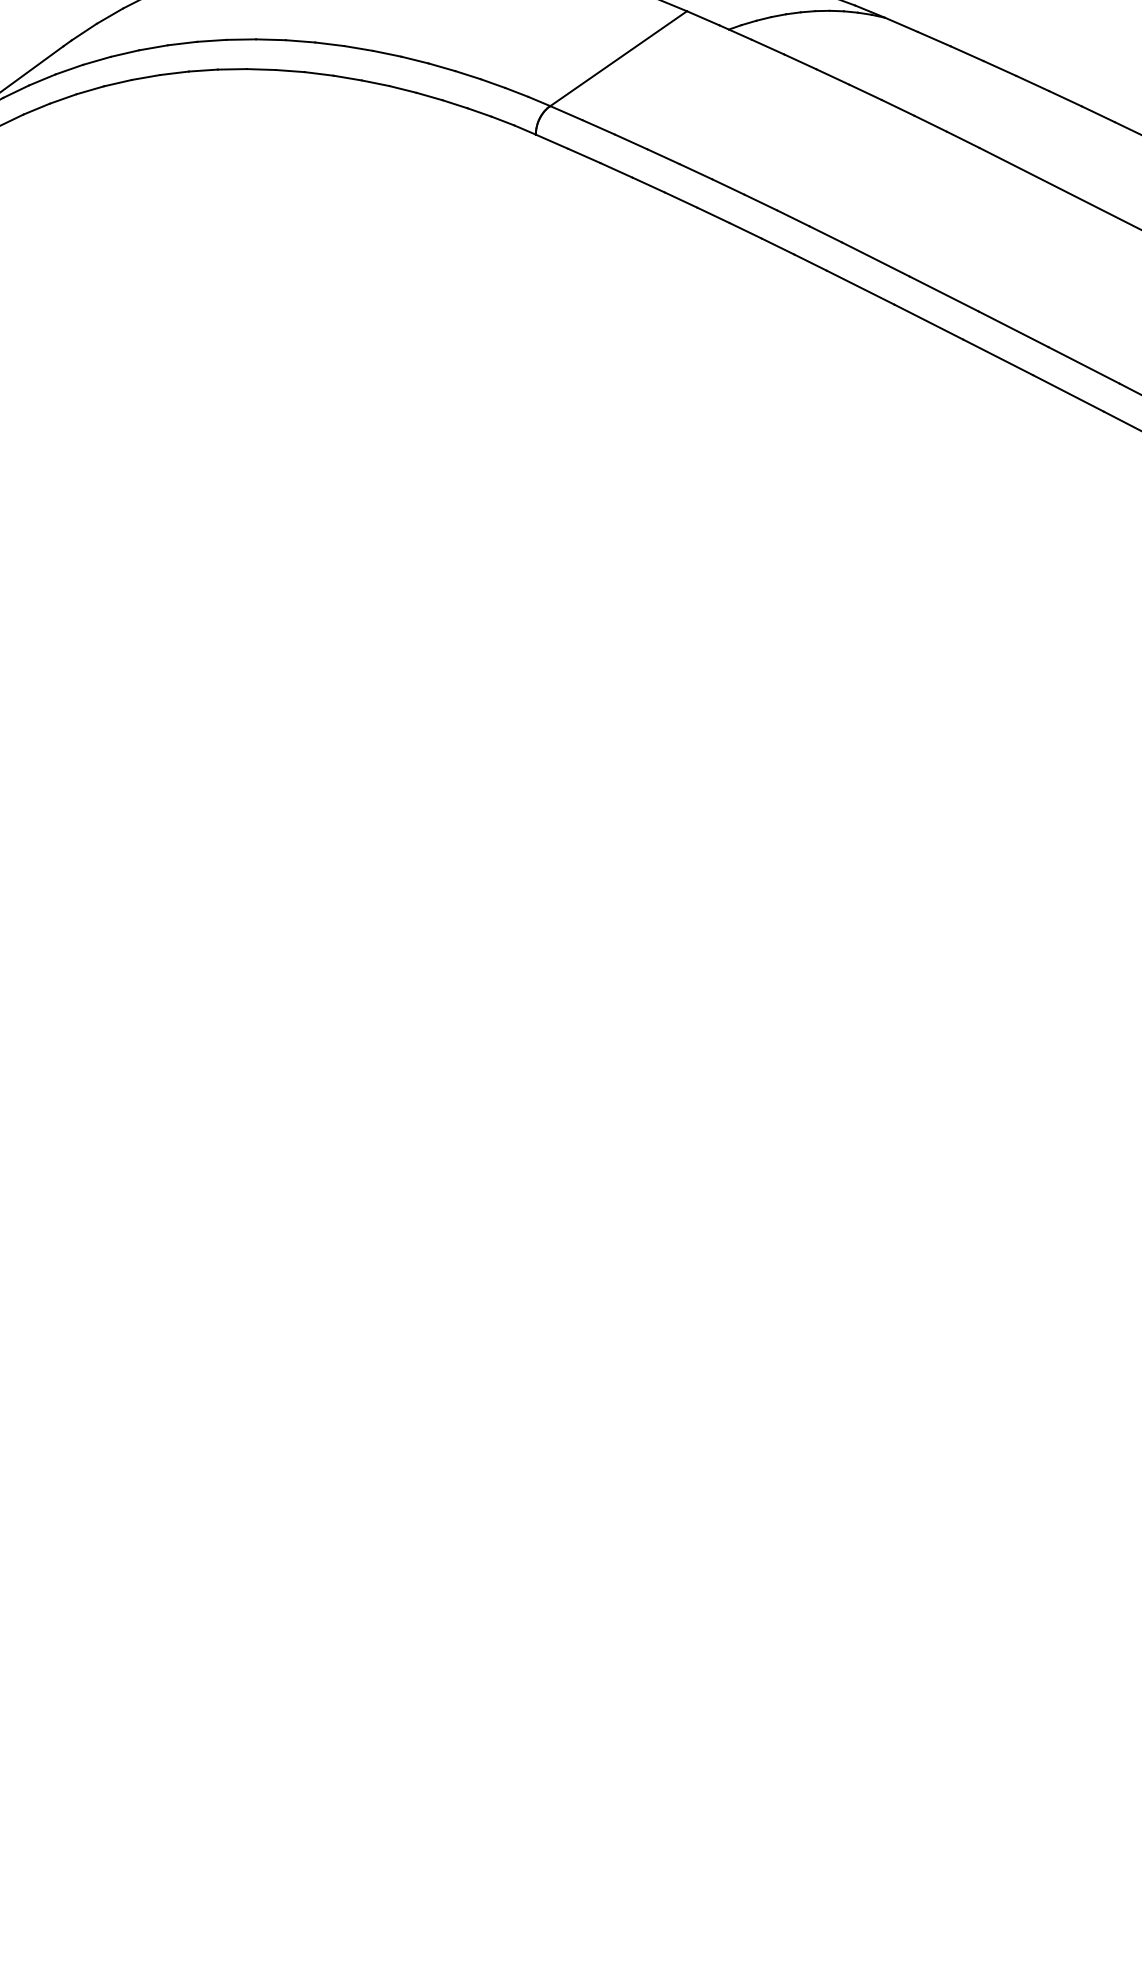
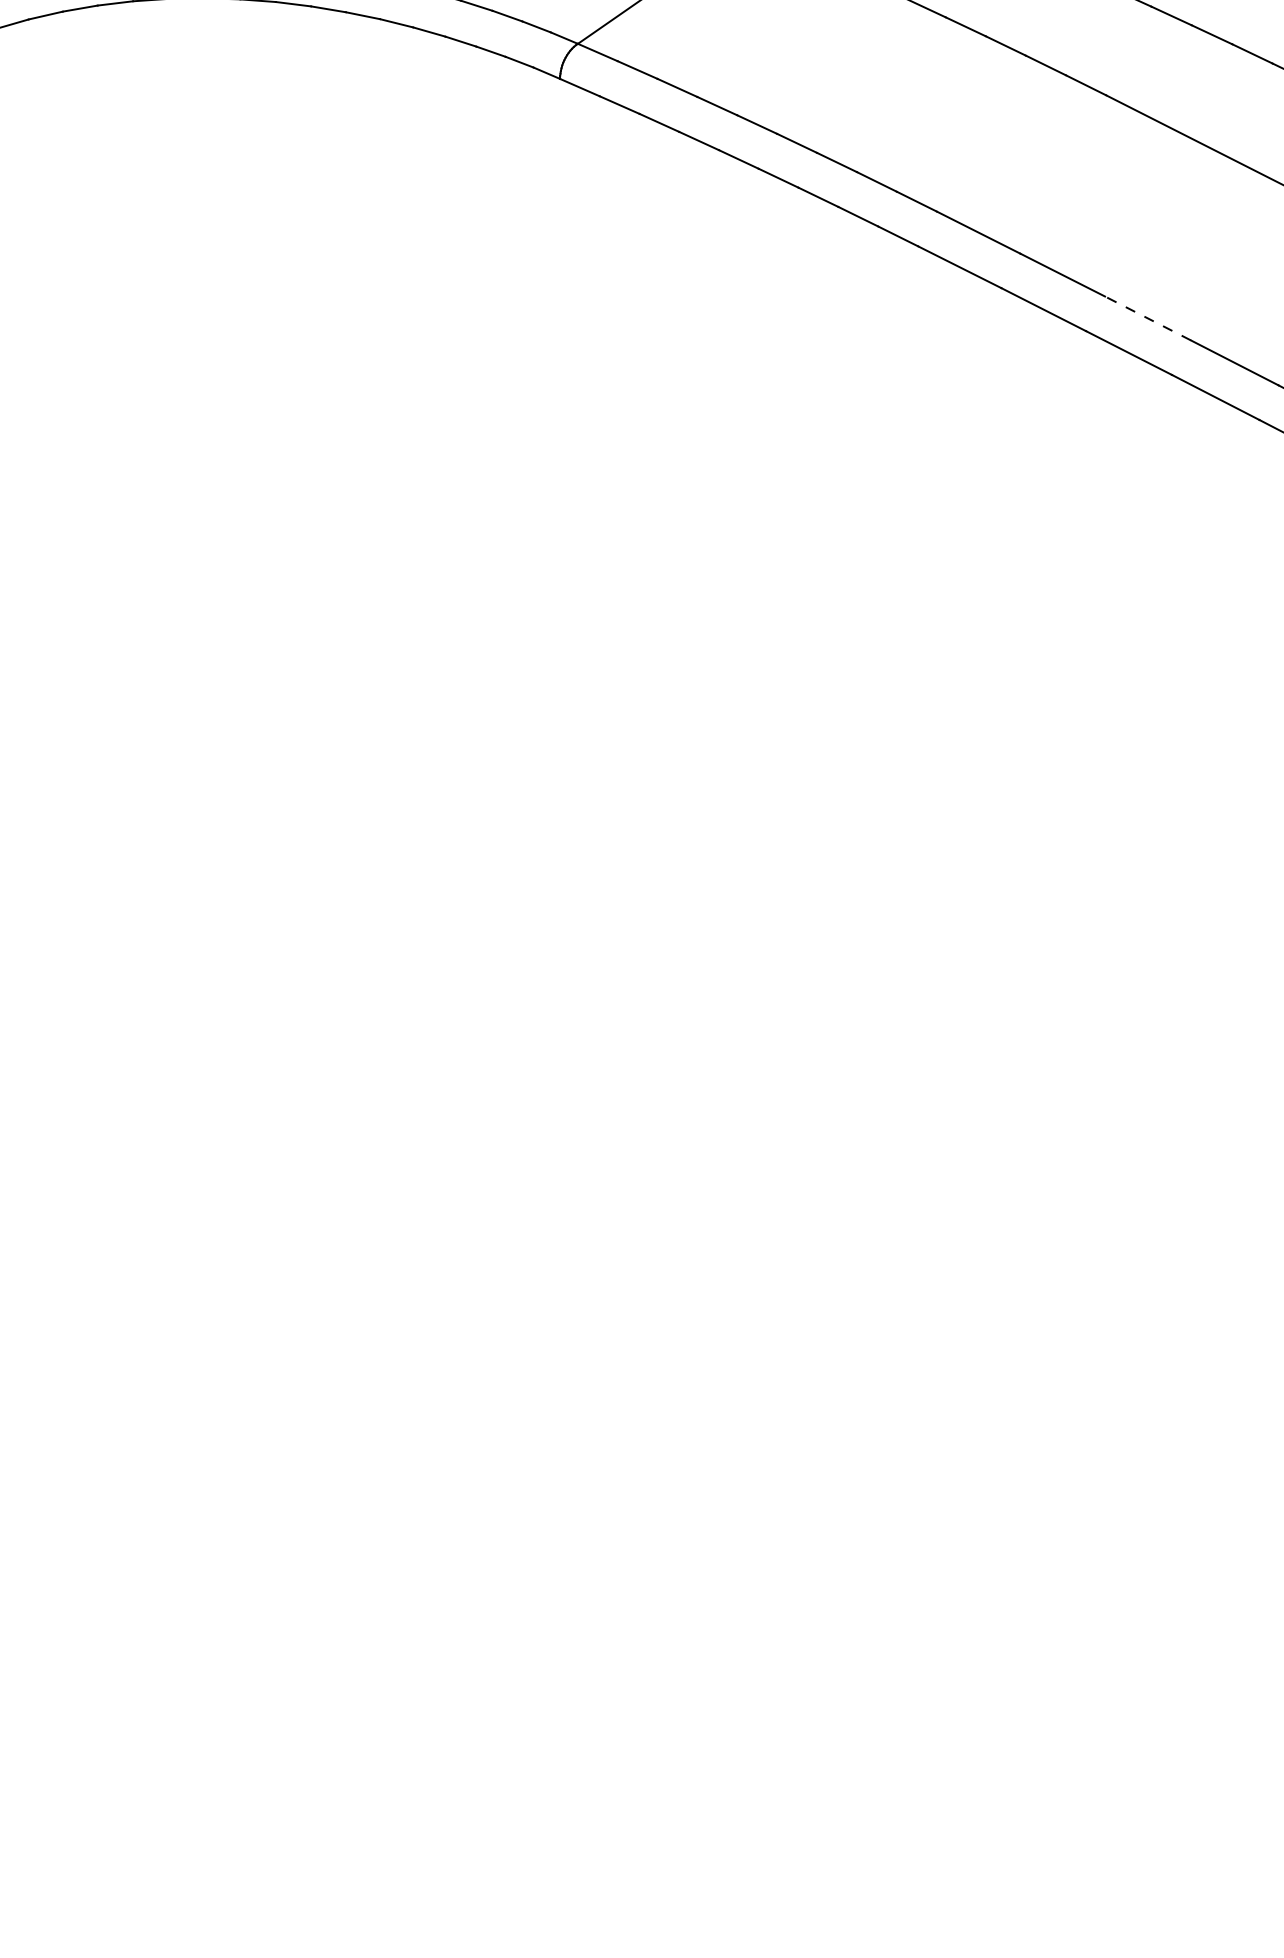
line: (1013, 329) -> (1147, 318), solid -> dashed

